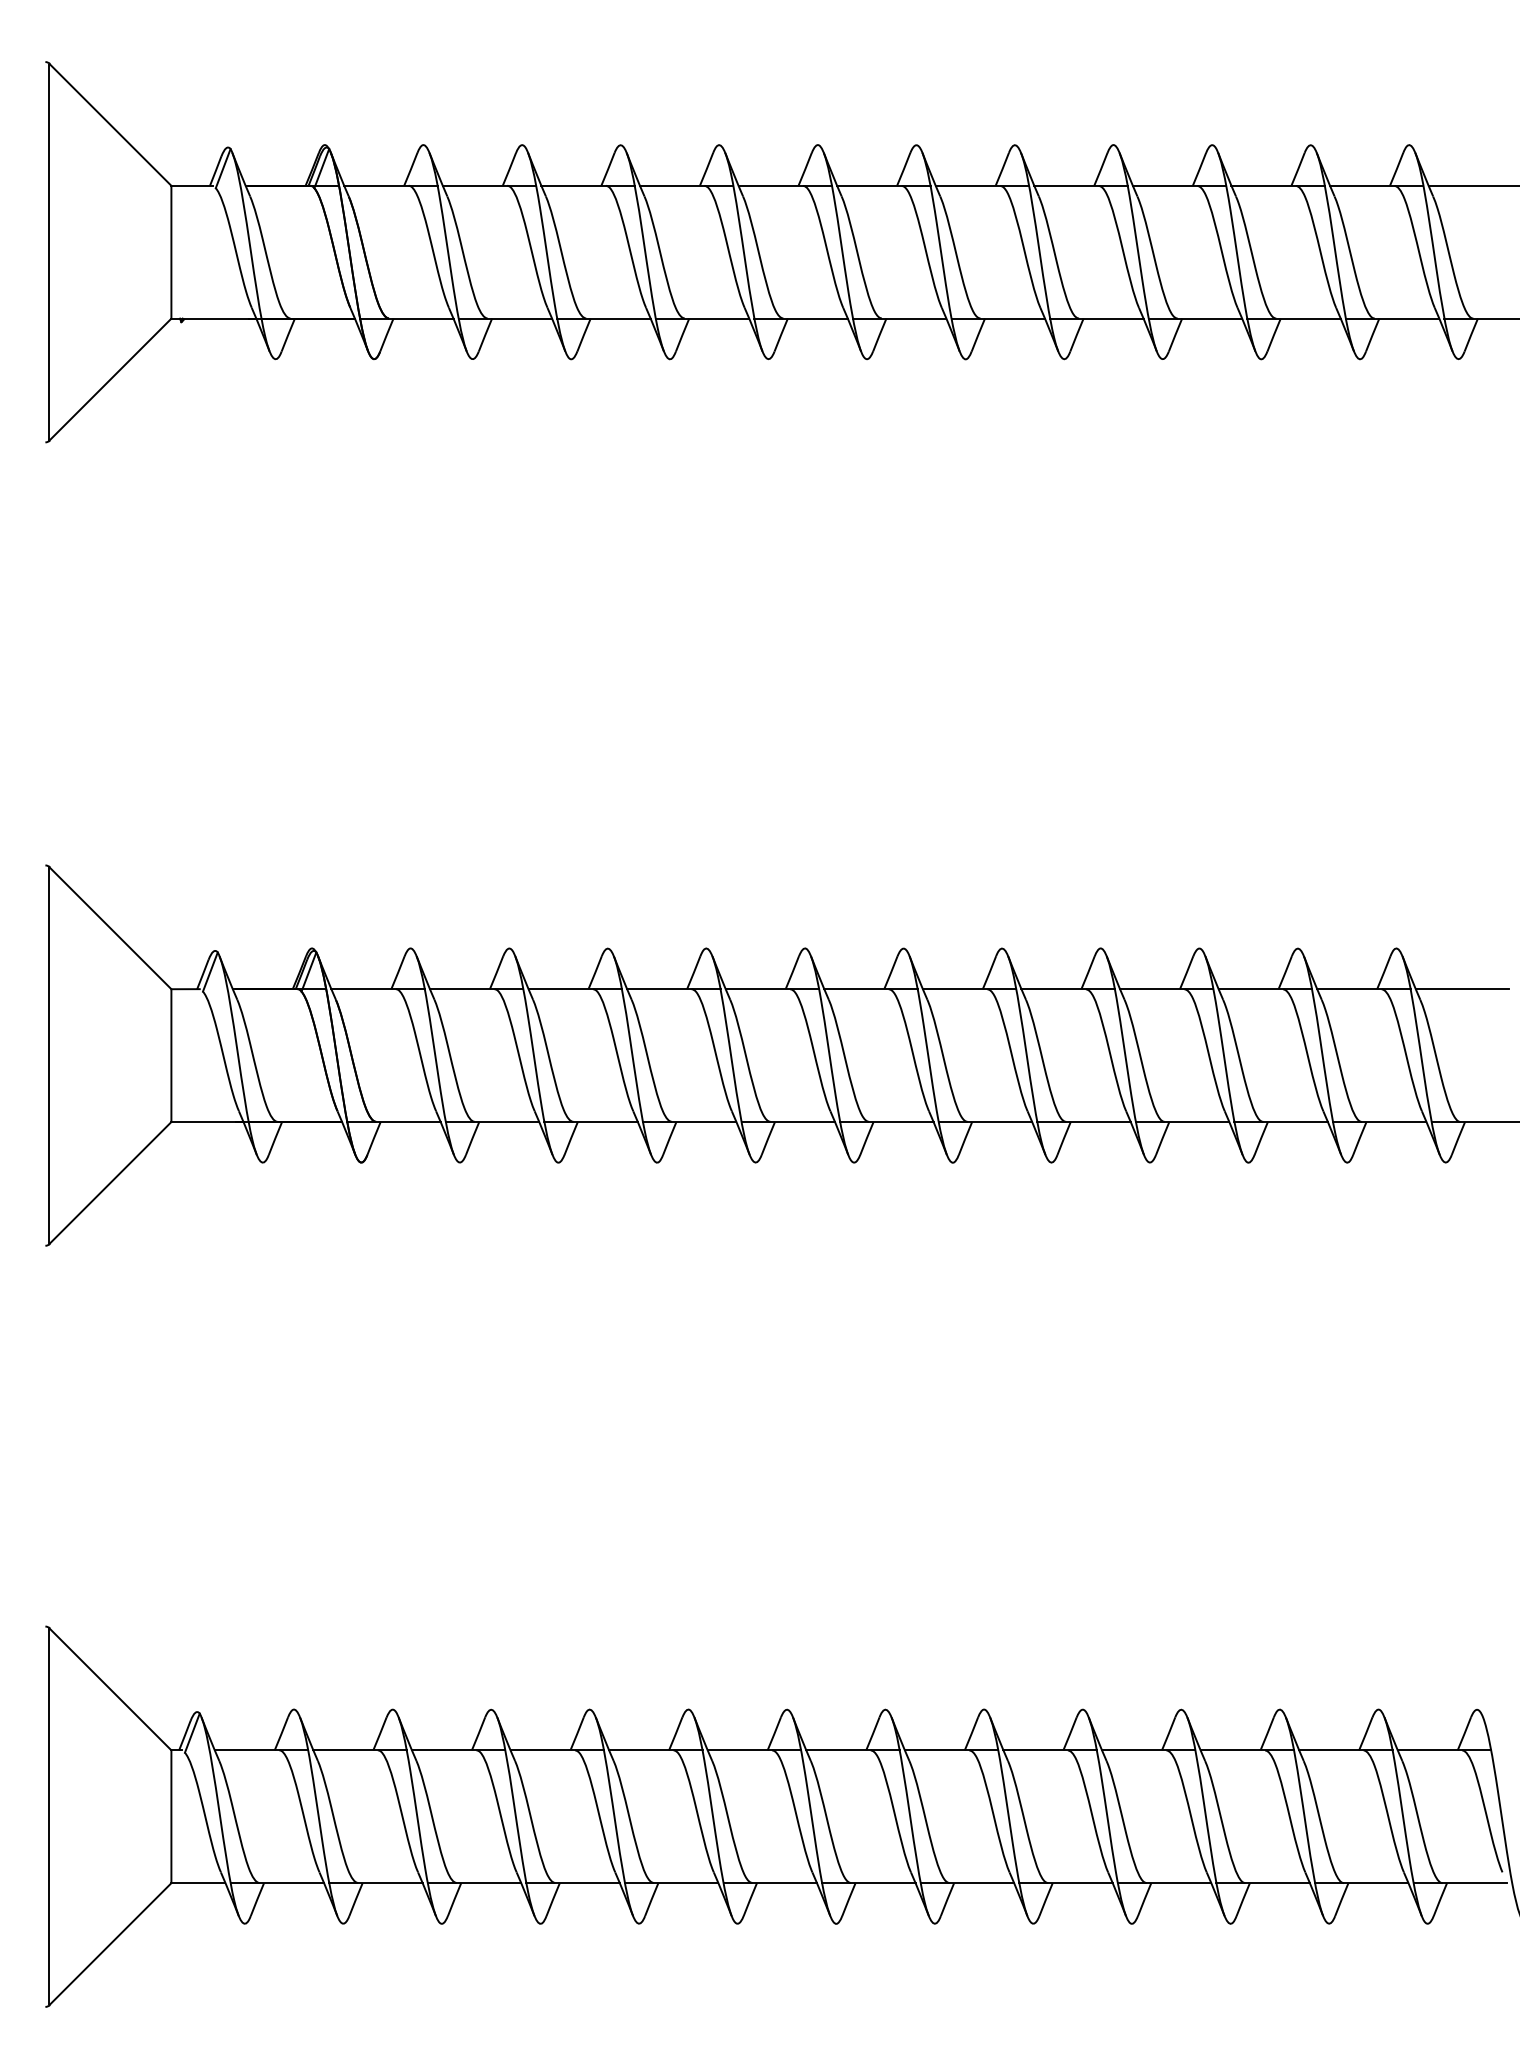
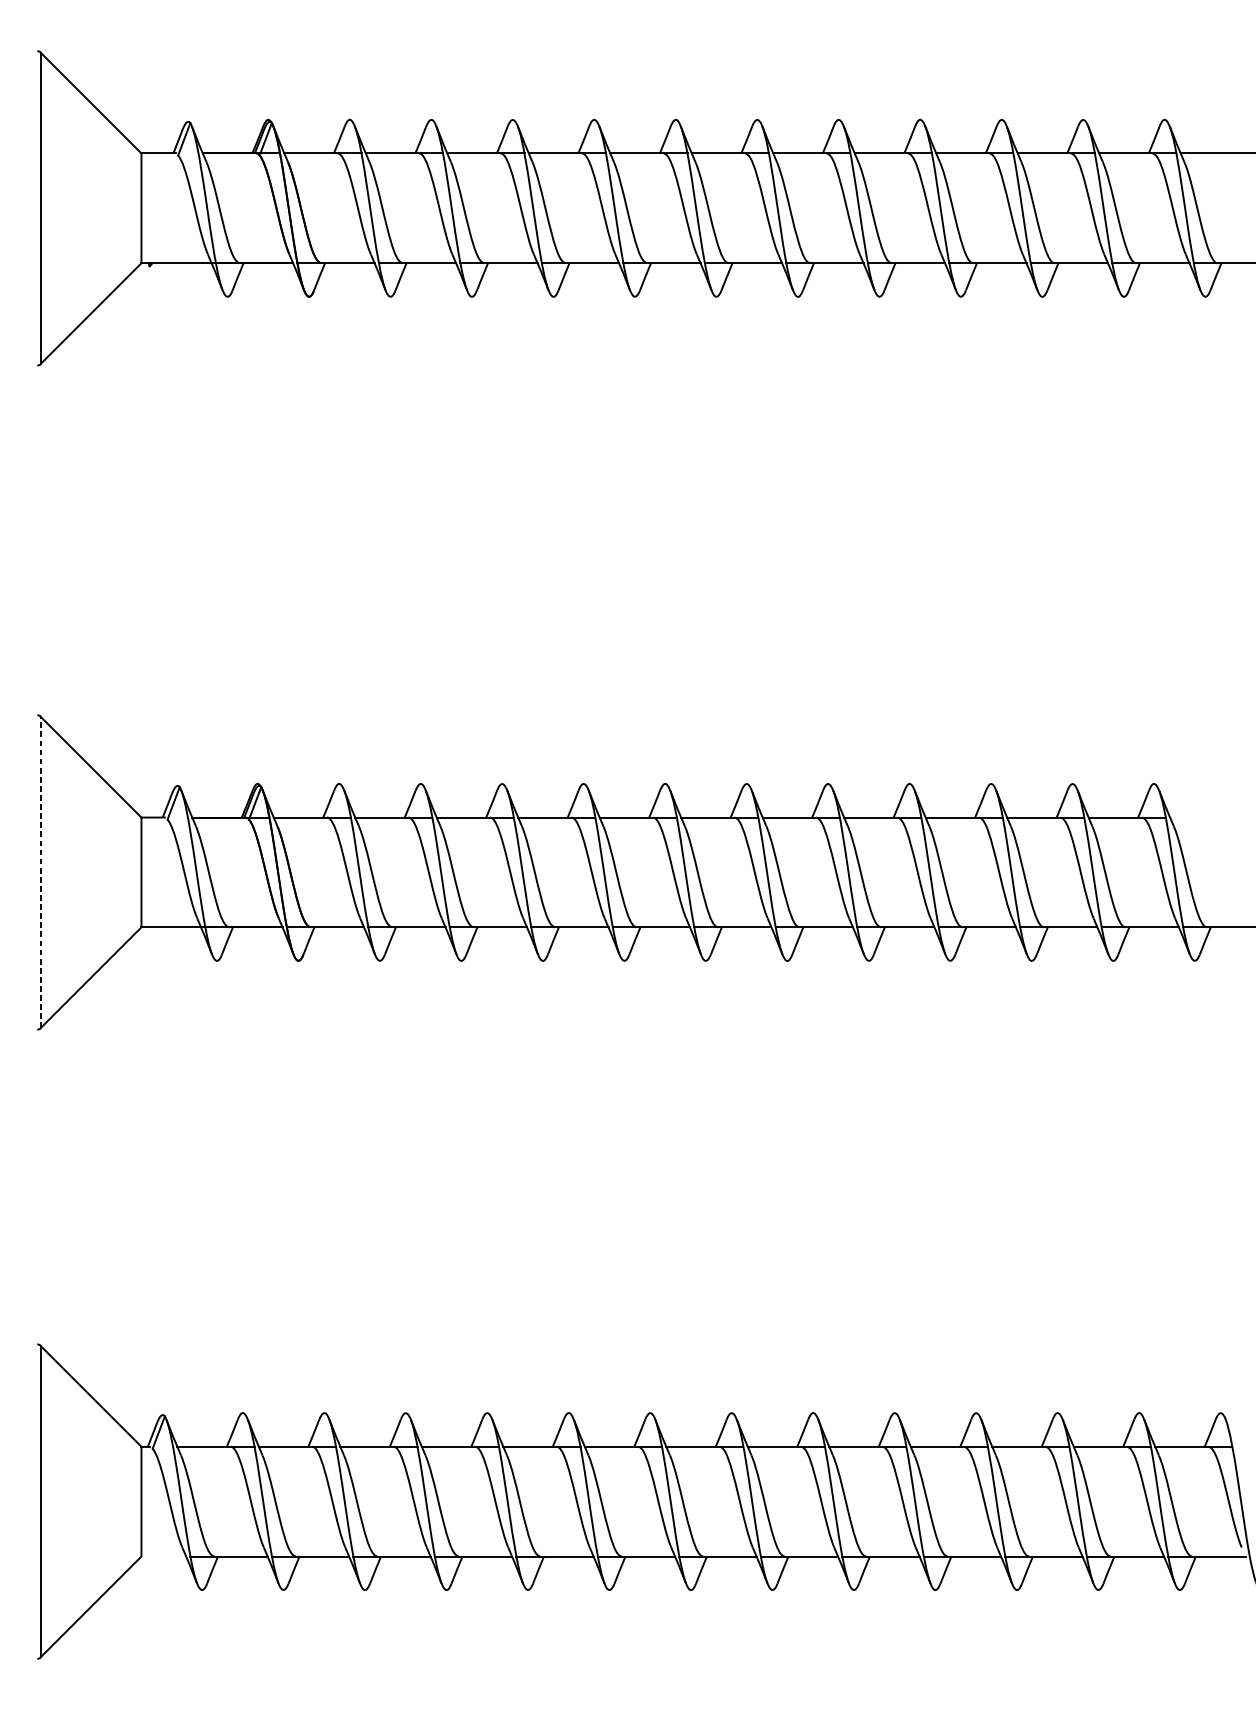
line: (1462, 989) -> (1208, 817), removed
line: (49, 1055) -> (40, 872), solid -> dashed
line: (198, 1883) -> (163, 1556), removed

